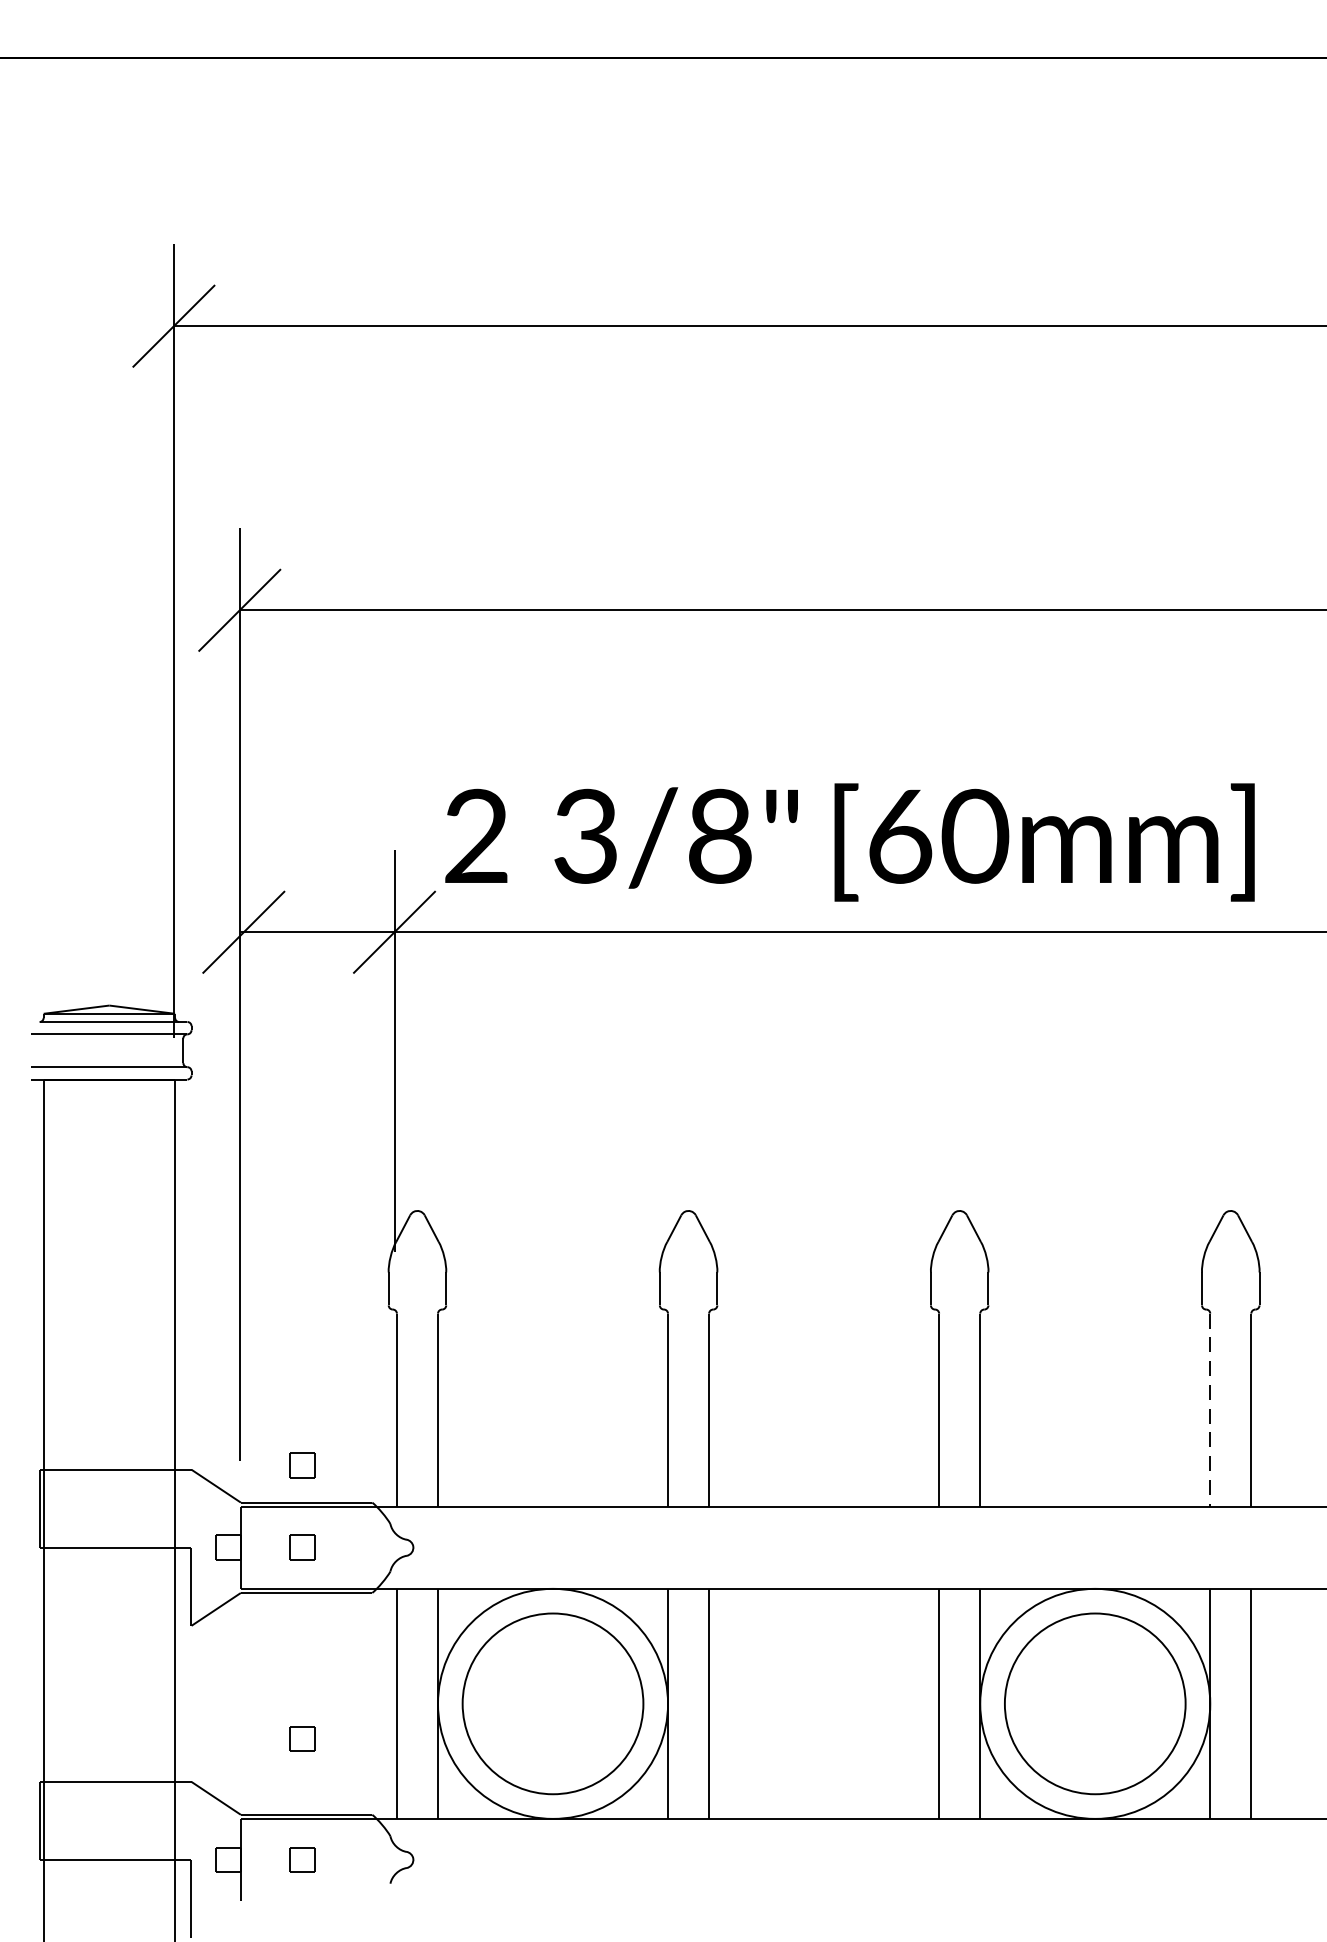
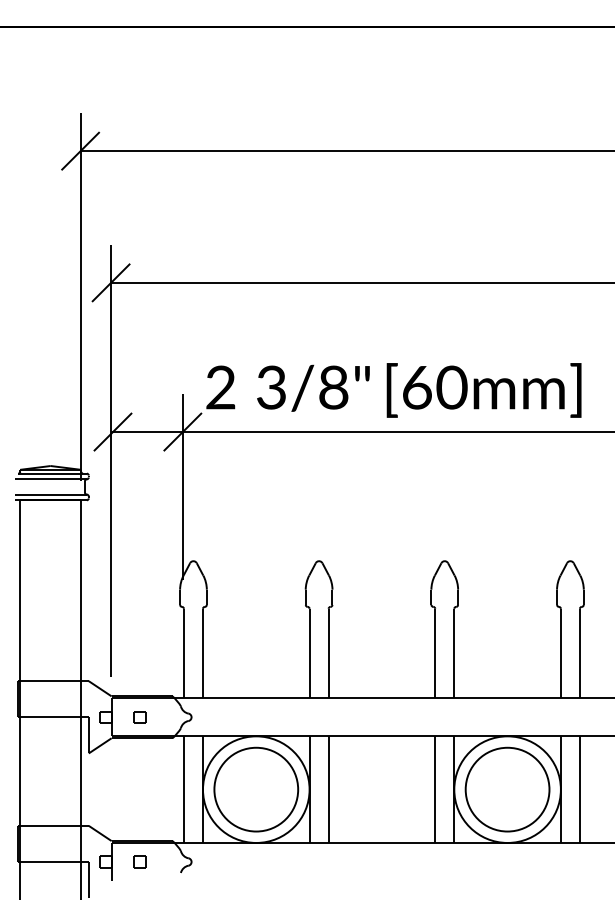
line: (1209, 1410) -> (560, 653), dashed -> solid
part: (301, 1466) -> (139, 679), removed
part: (301, 1738) -> (139, 805), removed

